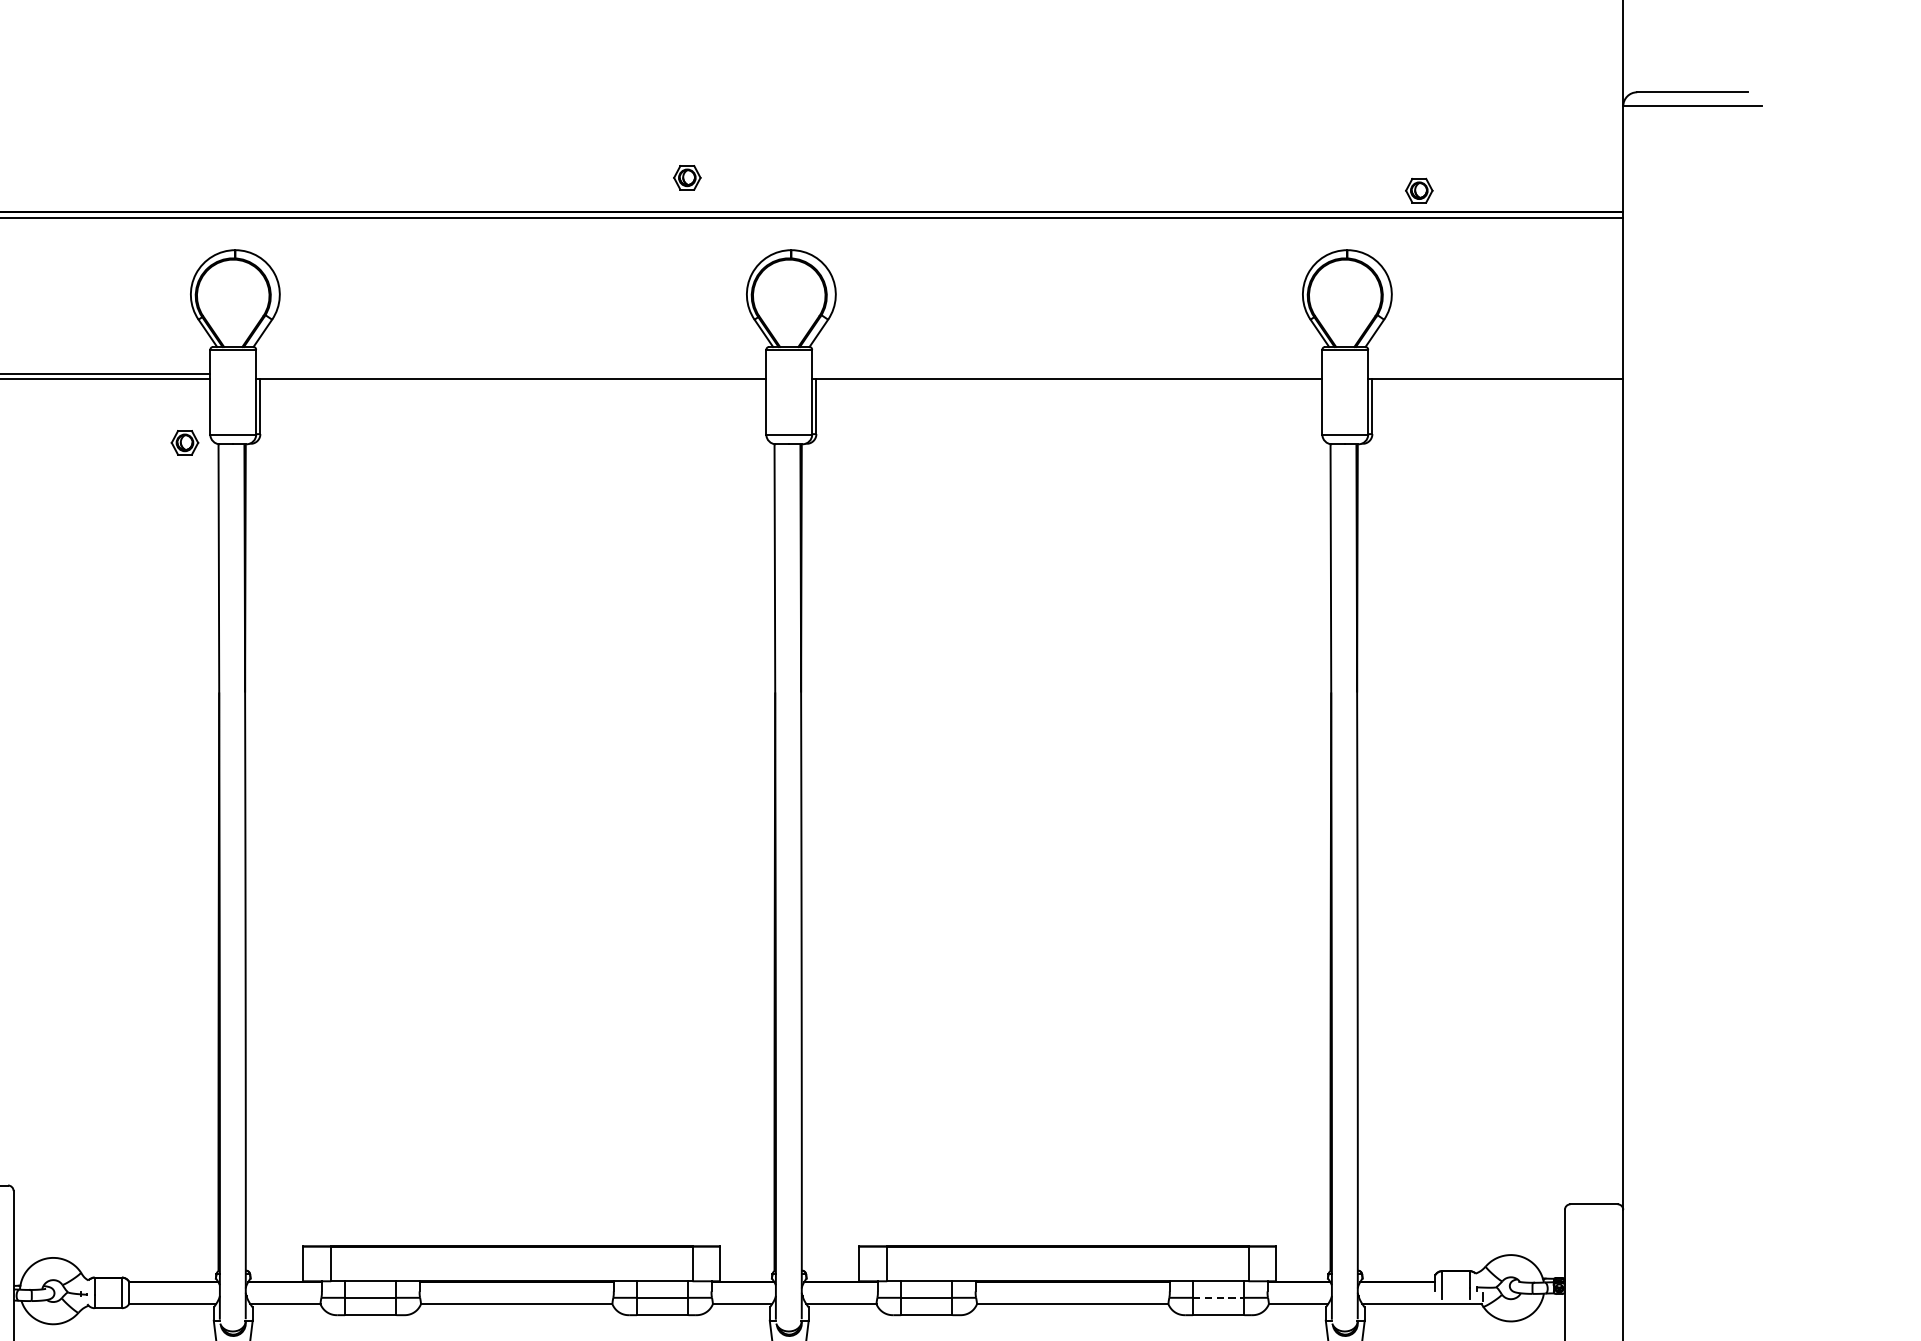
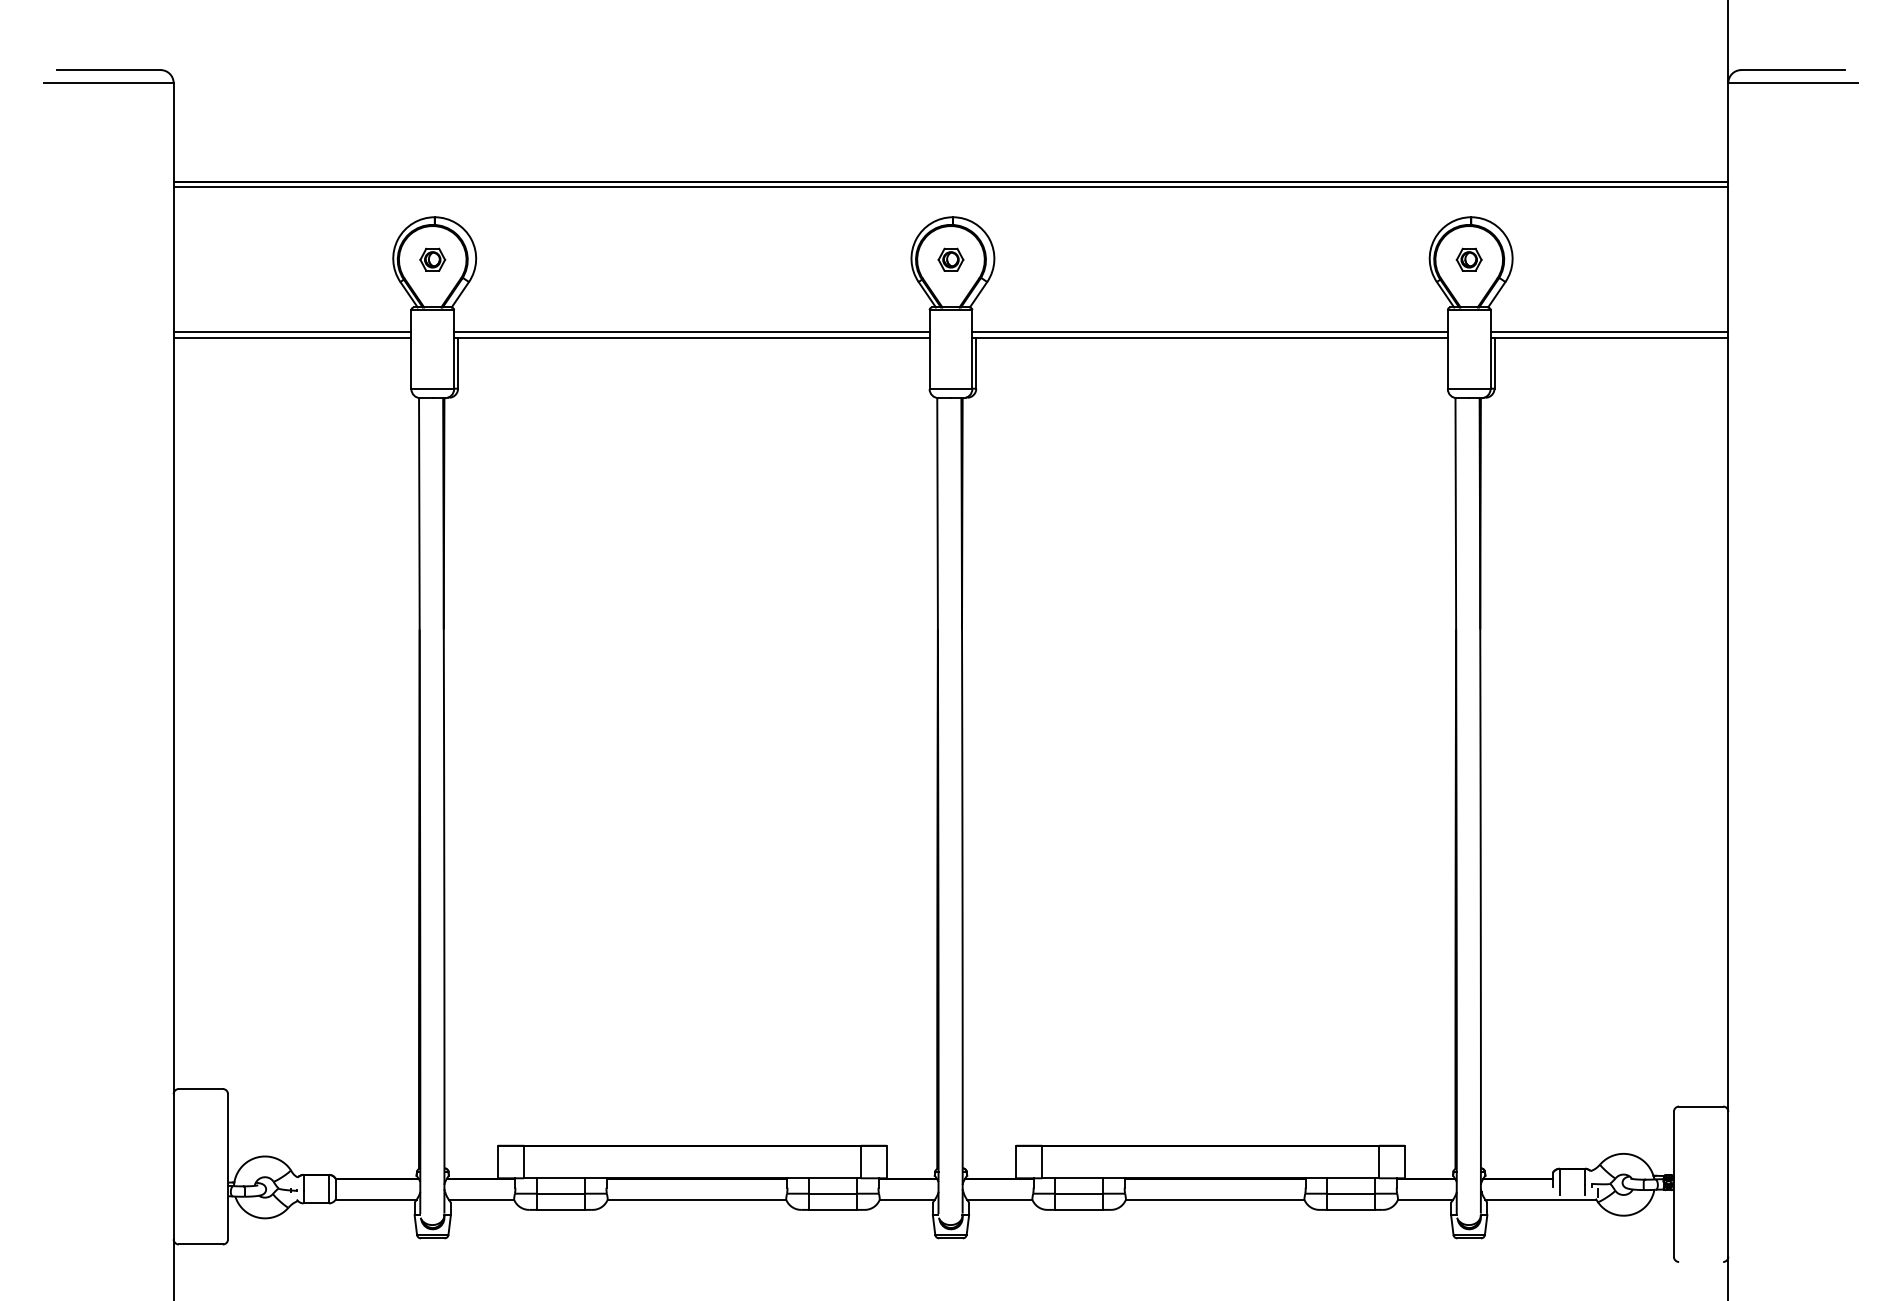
part: (686, 177) -> (950, 259), moved
part: (1418, 190) -> (1468, 259), moved
line: (510, 373) -> (691, 332), added
line: (1066, 373) -> (1209, 332), added
line: (1495, 373) -> (1609, 332), added
part: (184, 442) -> (432, 259), moved
line: (1218, 1297) -> (1351, 1193), dashed -> solid

